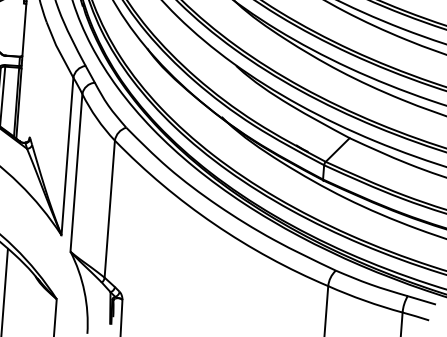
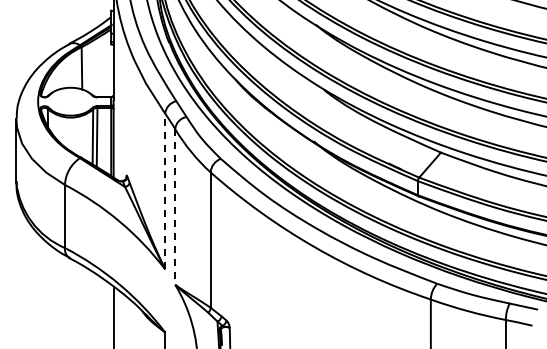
line: (67, 156) -> (165, 191), solid -> dashed
line: (76, 172) -> (175, 206), solid -> dashed

